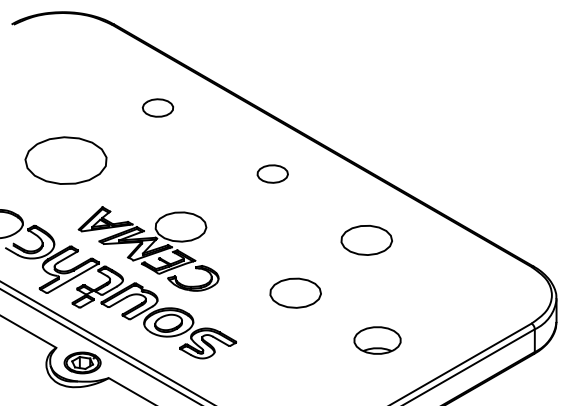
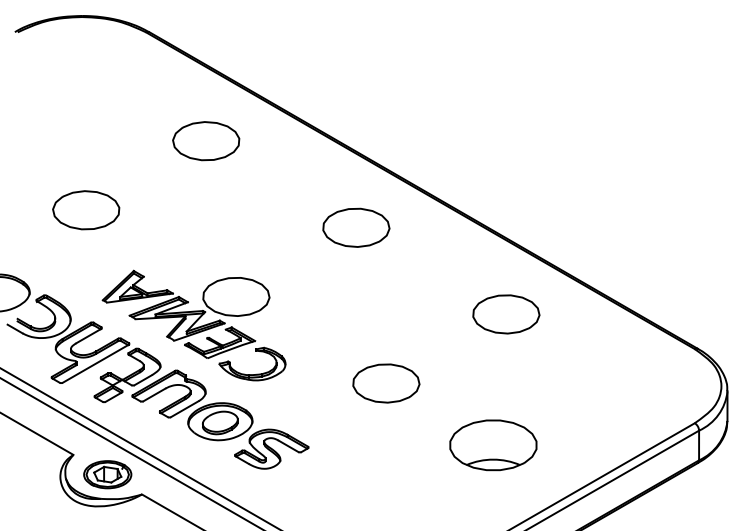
part: (158, 108) -> (206, 141), size x1.67
part: (66, 160) -> (86, 210), size x0.62
part: (272, 173) -> (356, 227), size x1.67
part: (366, 240) -> (506, 314), moved
part: (377, 340) -> (493, 445), size x1.43

